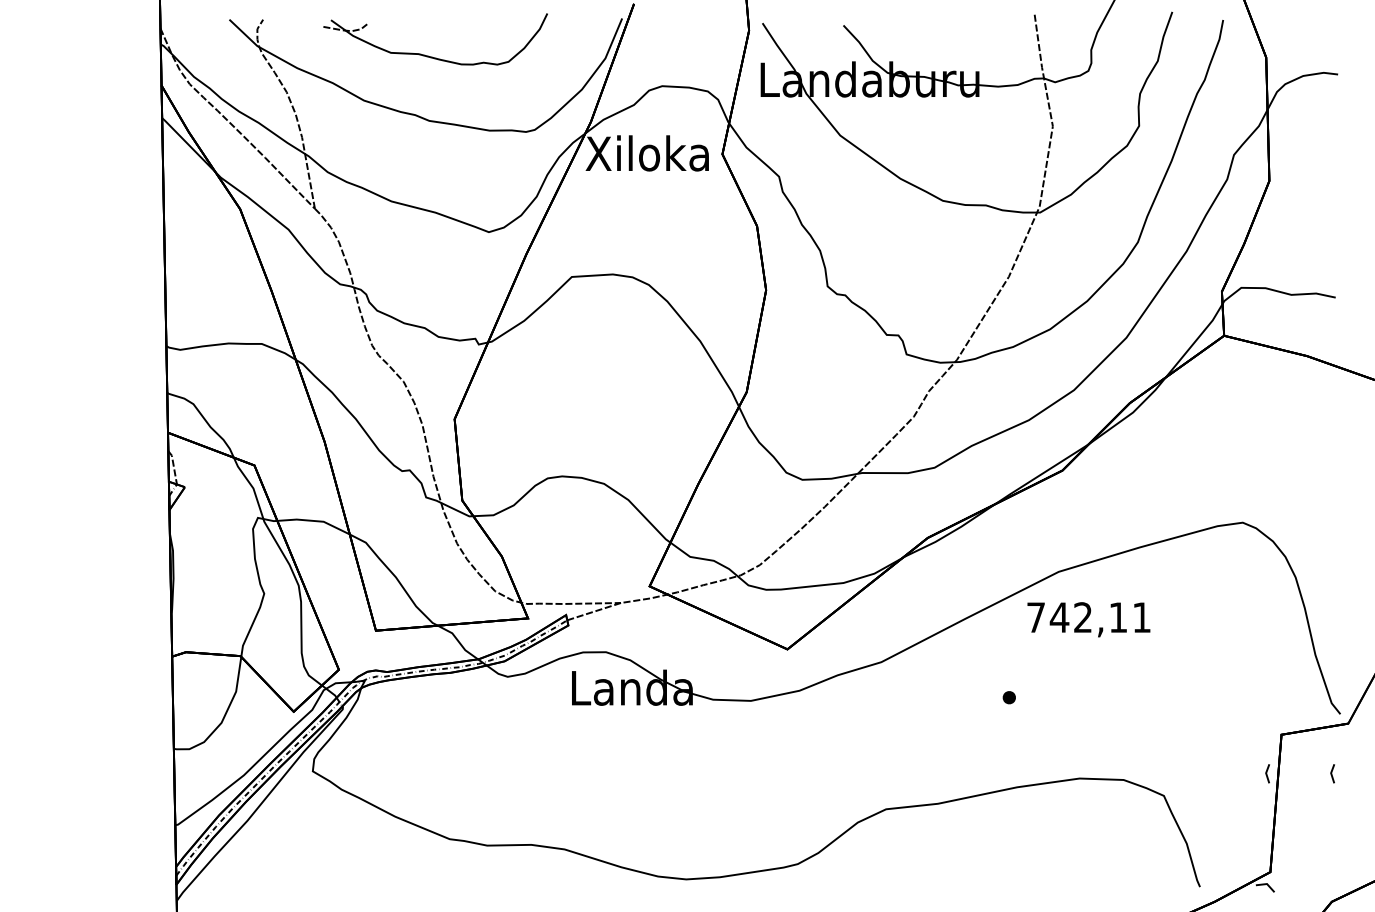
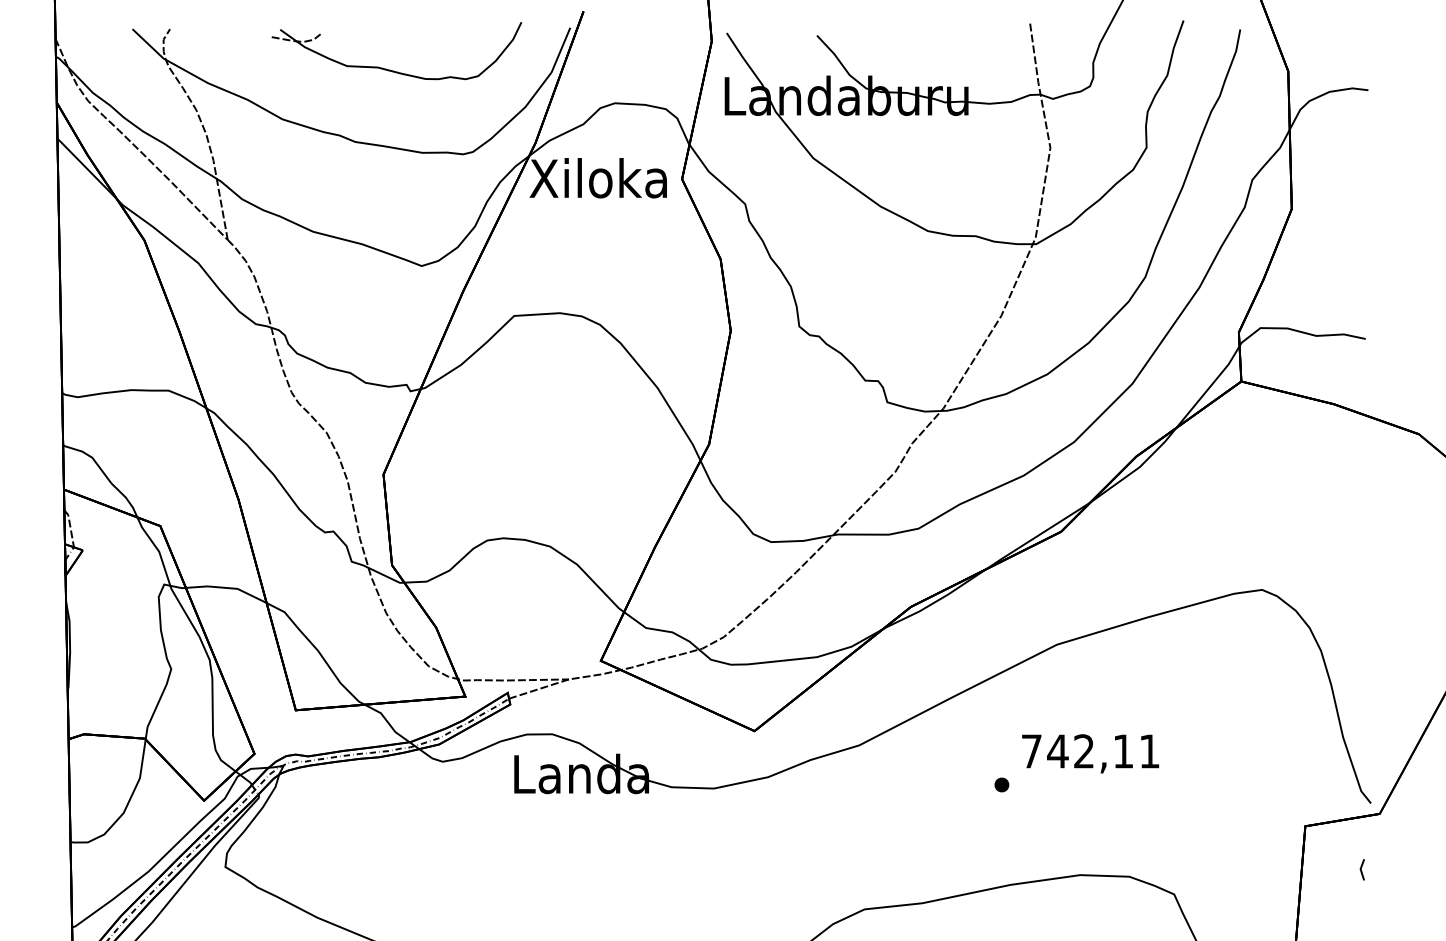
part: (432, 56) -> (393, 70), moved
text: (1088, 619) -> (1090, 753), moved
line: (1267, 773) -> (1289, 869), removed

